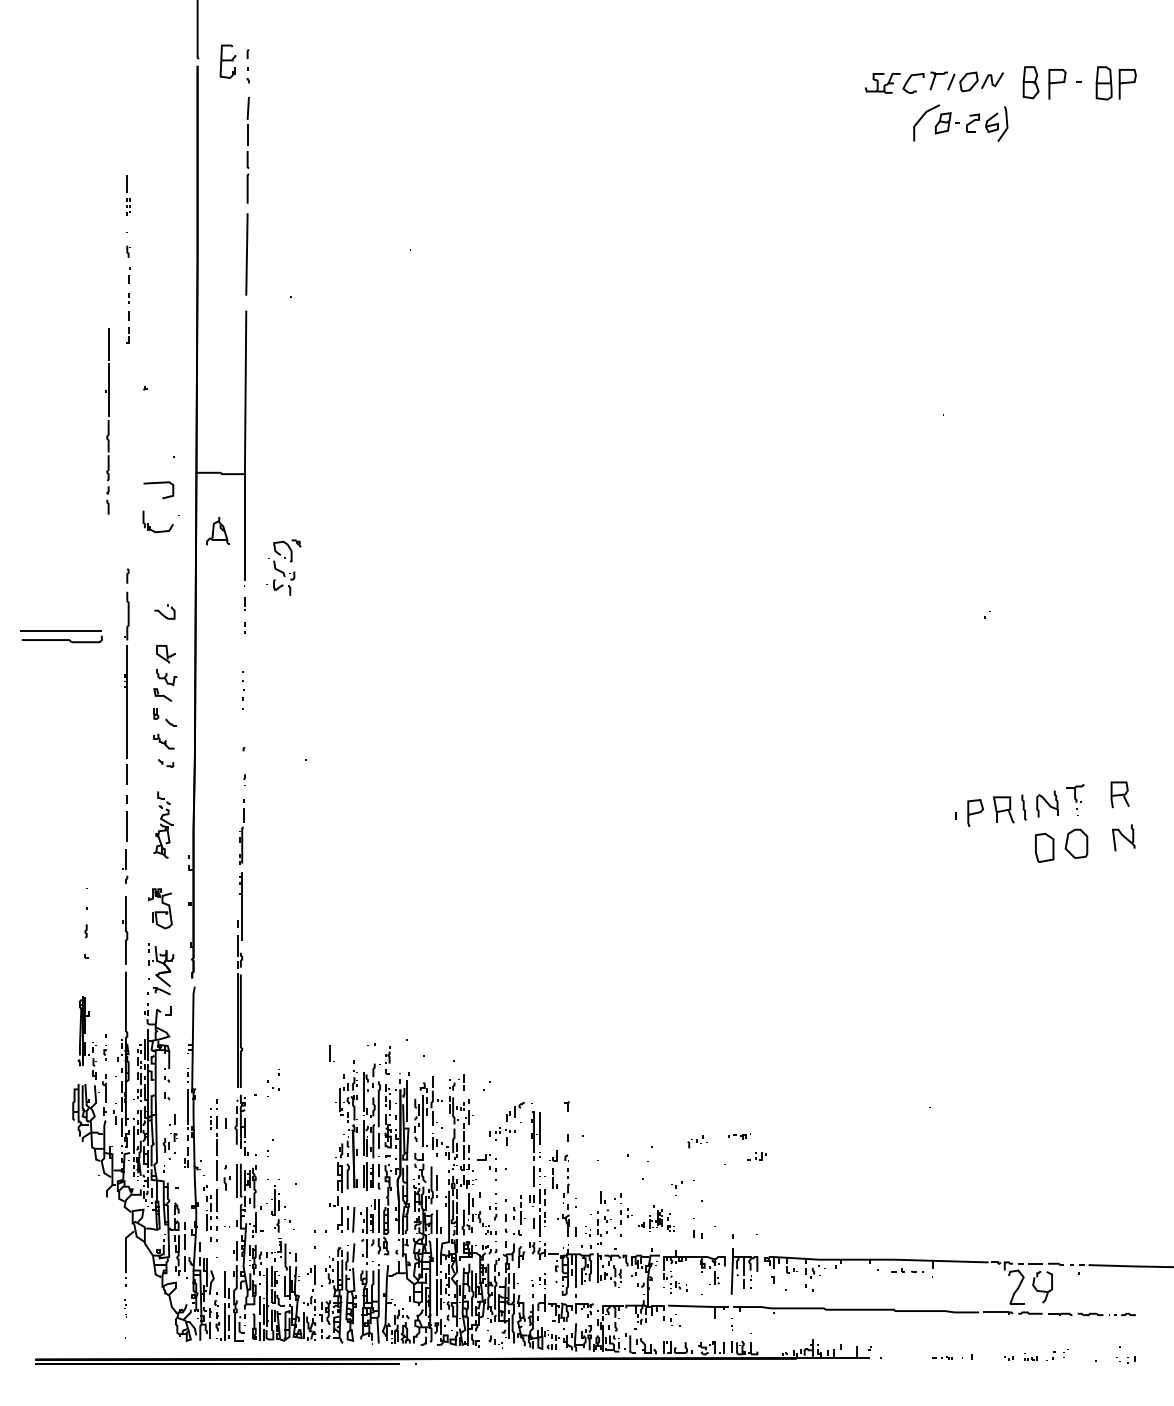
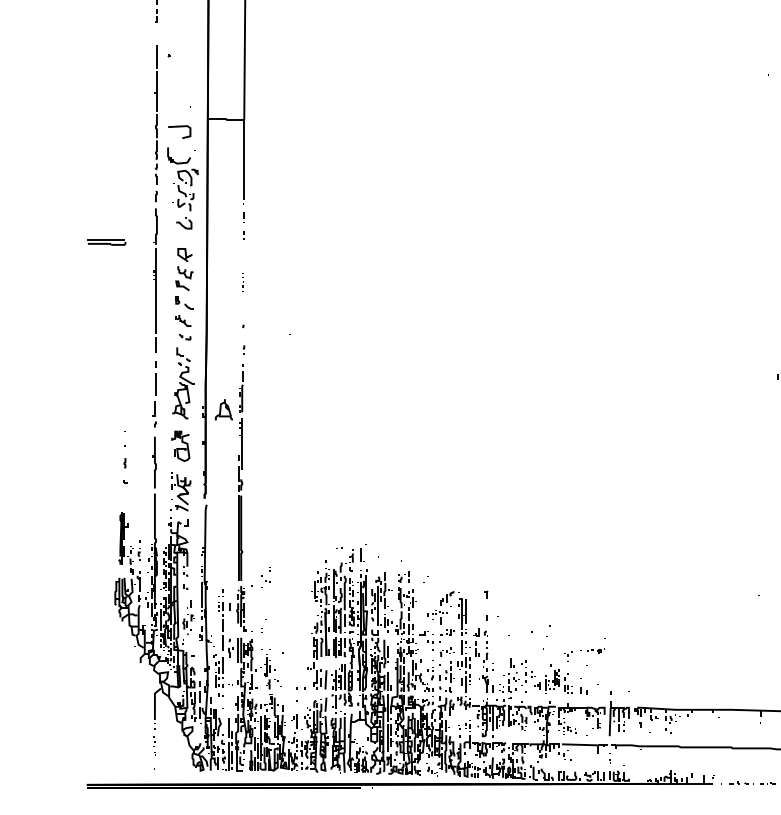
part: (107, 421) -> (156, 115), moved
part: (217, 531) -> (223, 410), moved
part: (283, 567) -> (185, 190), moved
part: (61, 637) -> (106, 242), size x0.62
part: (243, 690) -> (243, 282), size x0.62
part: (163, 824) -> (183, 383), size x1.43
part: (331, 1053) -> (361, 554), moved
part: (739, 1136) -> (596, 651), moved
part: (697, 1141) -> (447, 651), moved
part: (756, 1156) -> (447, 632), moved
part: (656, 1218) -> (553, 678), size x1.43
part: (907, 1270) -> (741, 782), moved
part: (125, 1308) -> (154, 746), size x1.43

